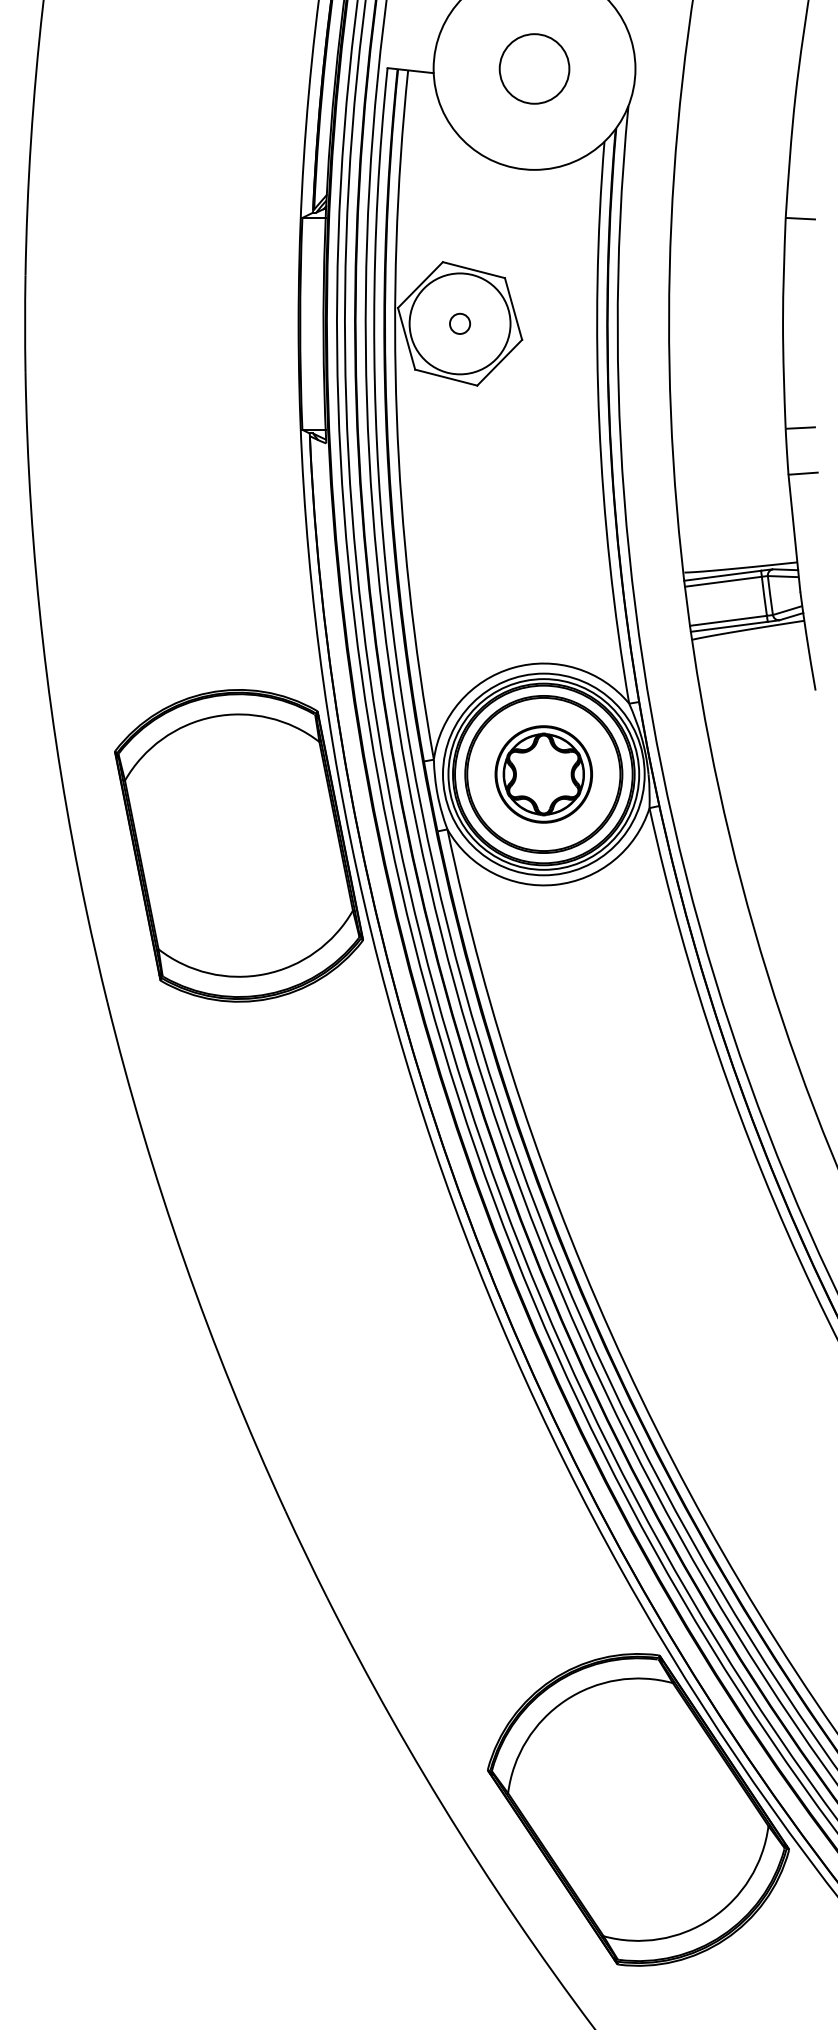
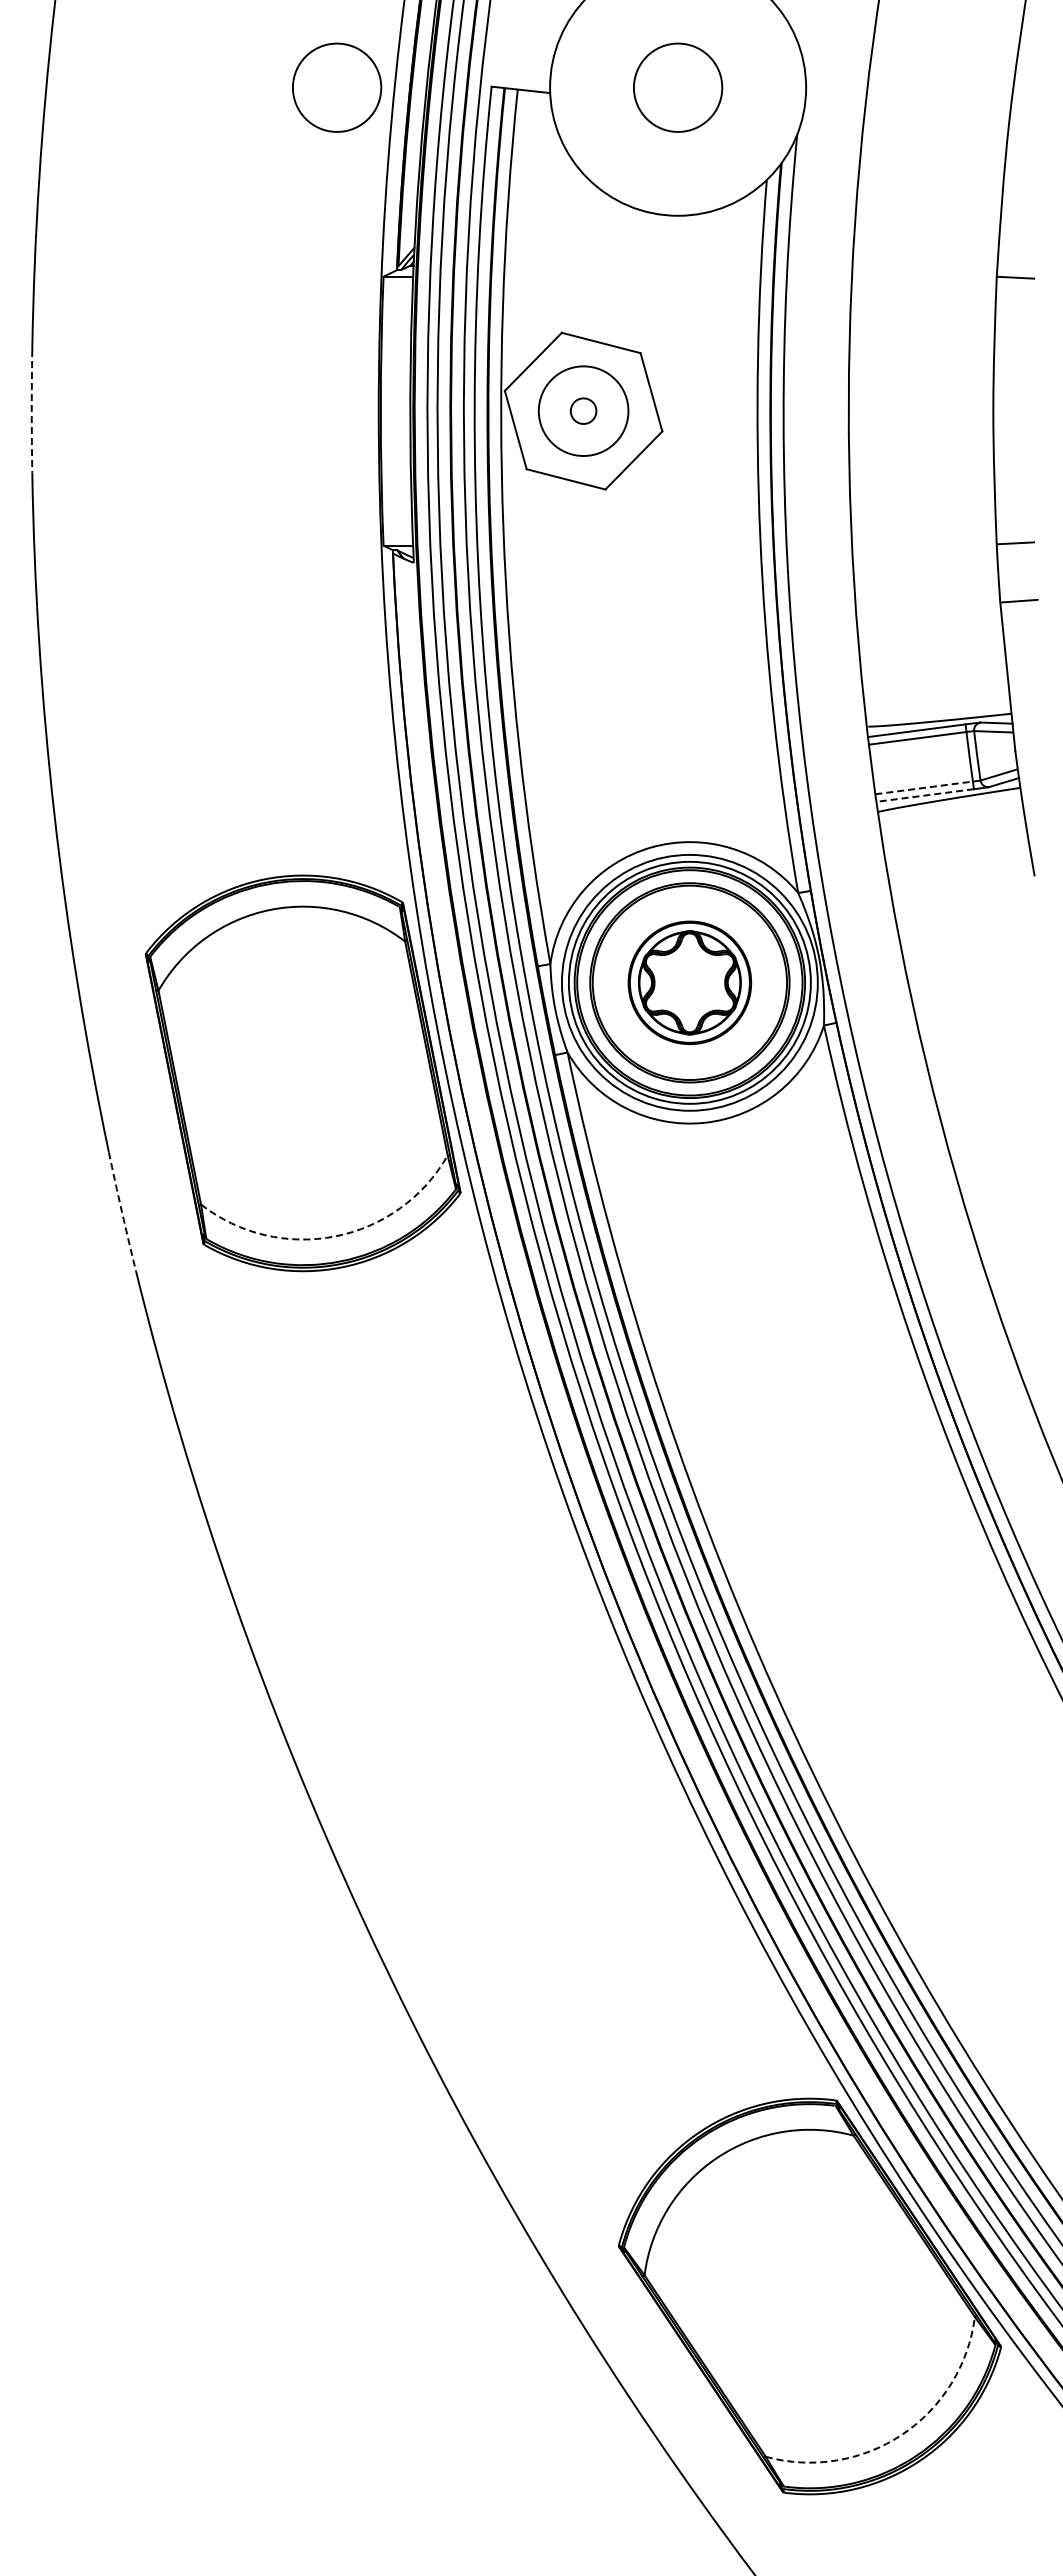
circle: (266, 68) -> (337, 87), added
arc: (24, 324) -> (31, 411), solid -> dashed
circle: (459, 324) -> (583, 411), size x0.7
line: (728, 620) -> (924, 787), solid -> dashed
line: (728, 626) -> (924, 795), solid -> dashed
arc: (96, 955) -> (122, 1212), solid -> dashed
arc: (264, 974) -> (335, 1236), solid -> dashed
arc: (711, 1918) -> (902, 2434), solid -> dashed

